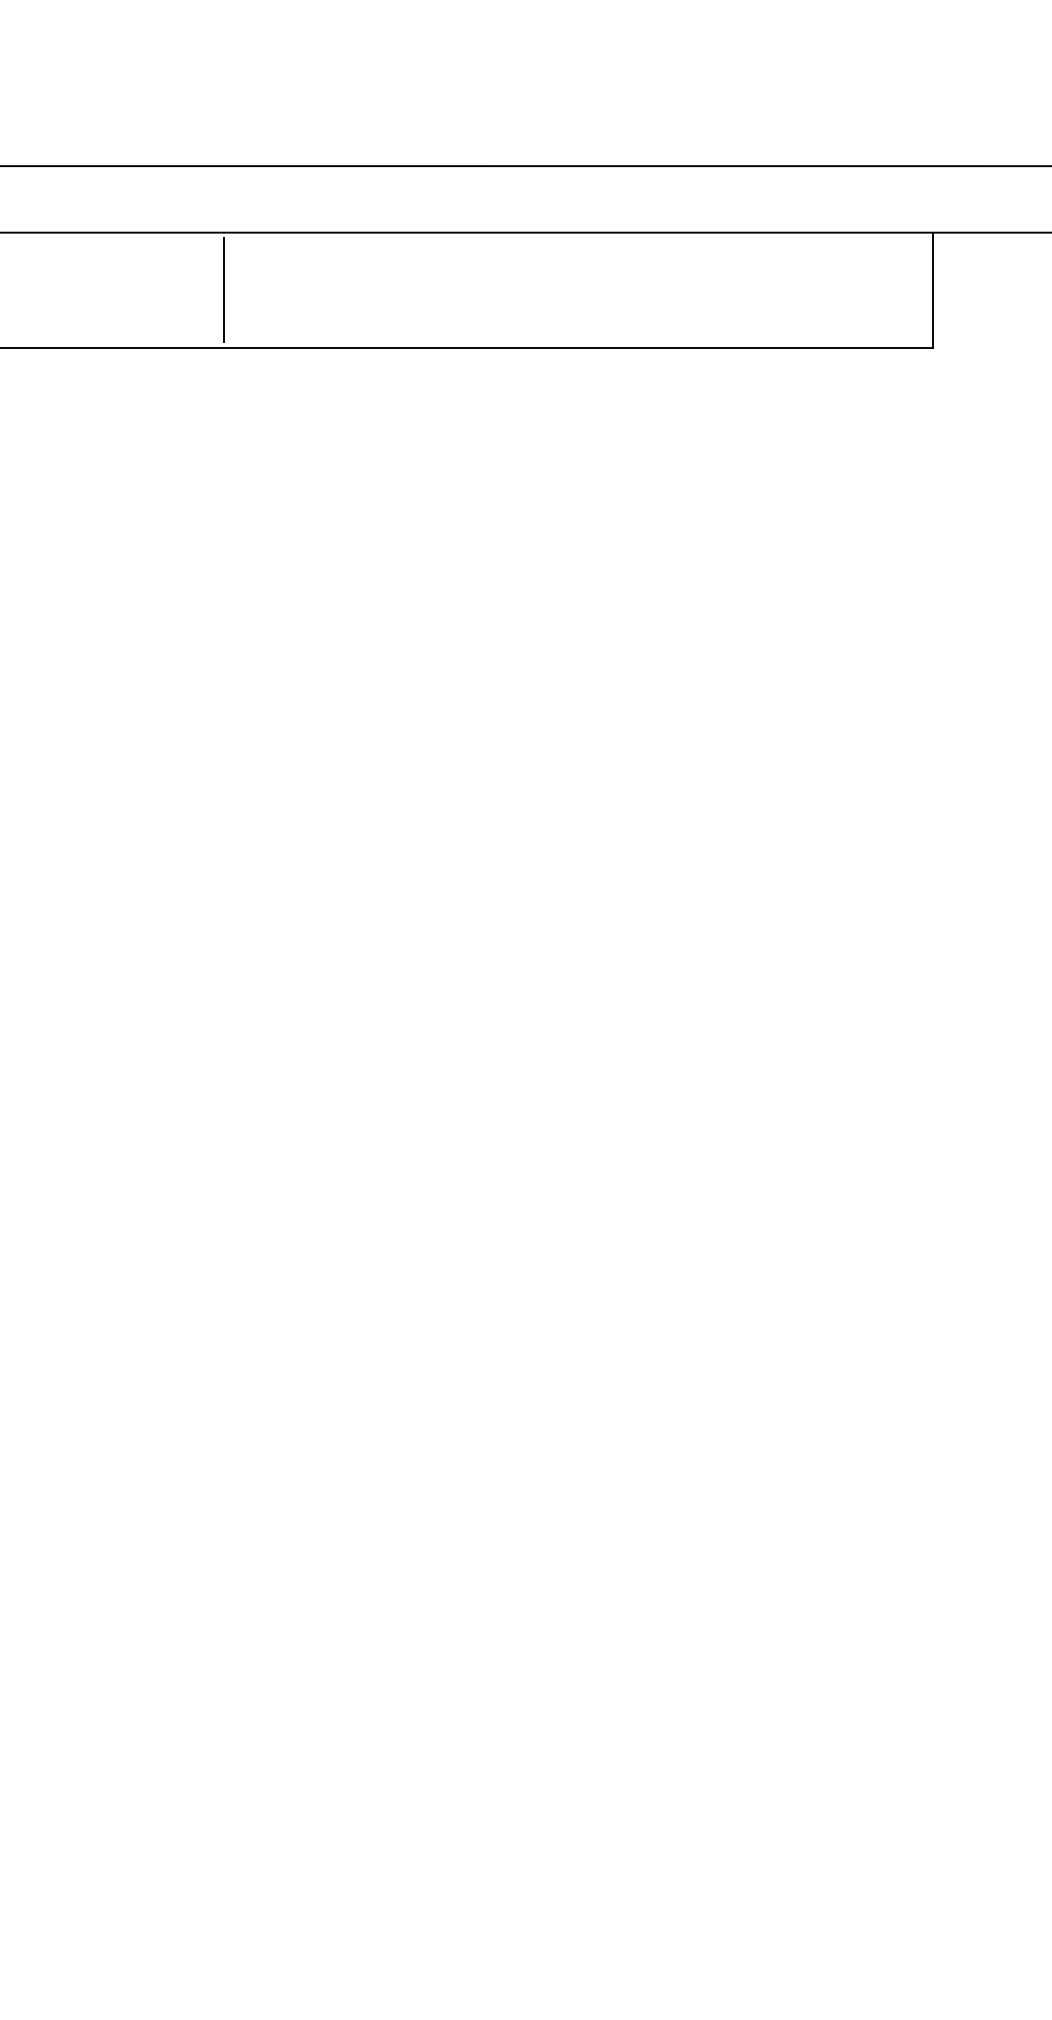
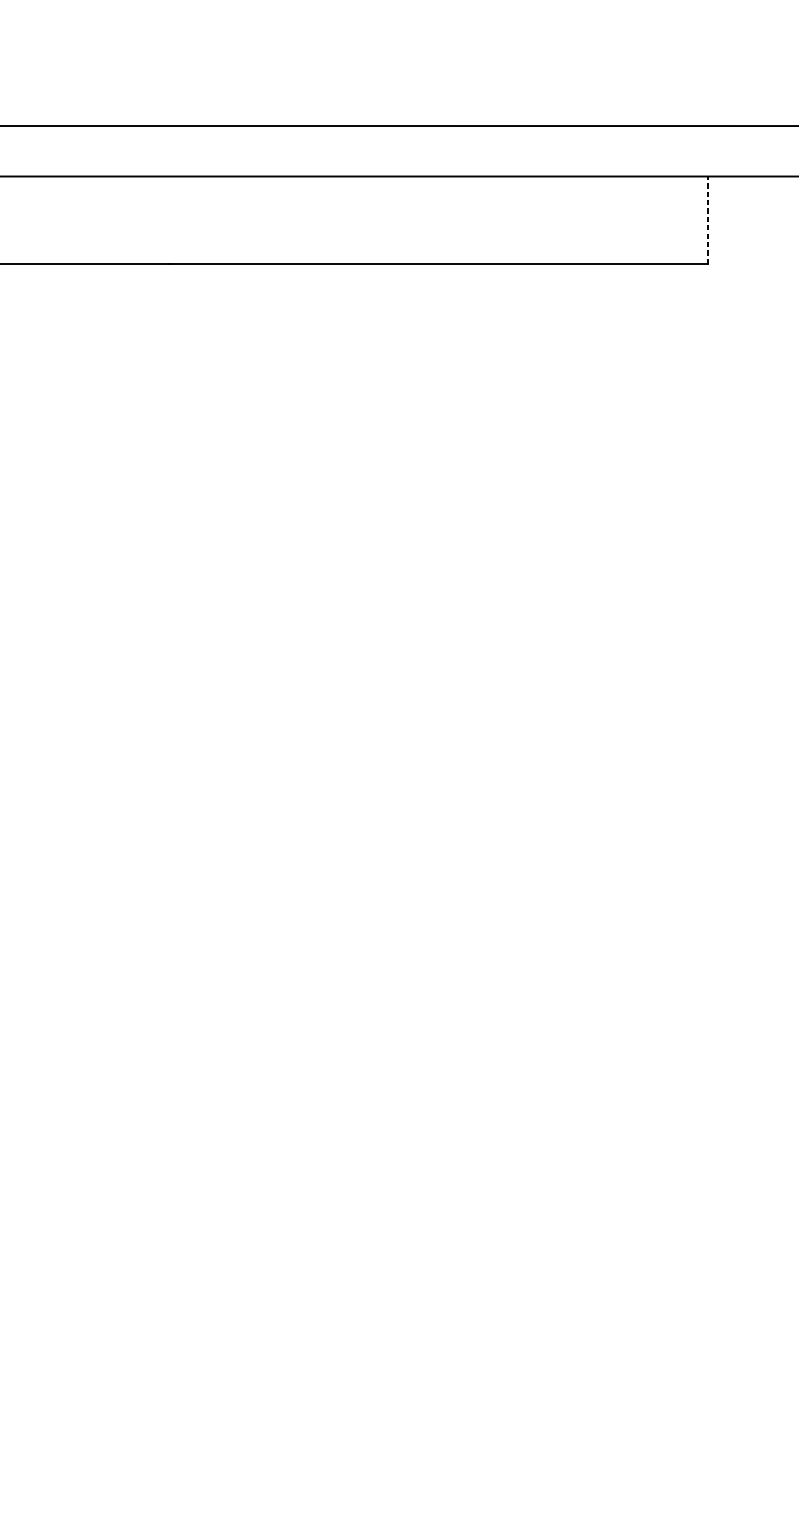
line: (224, 290) -> (170, 220), removed
line: (932, 290) -> (708, 220), solid -> dashed

